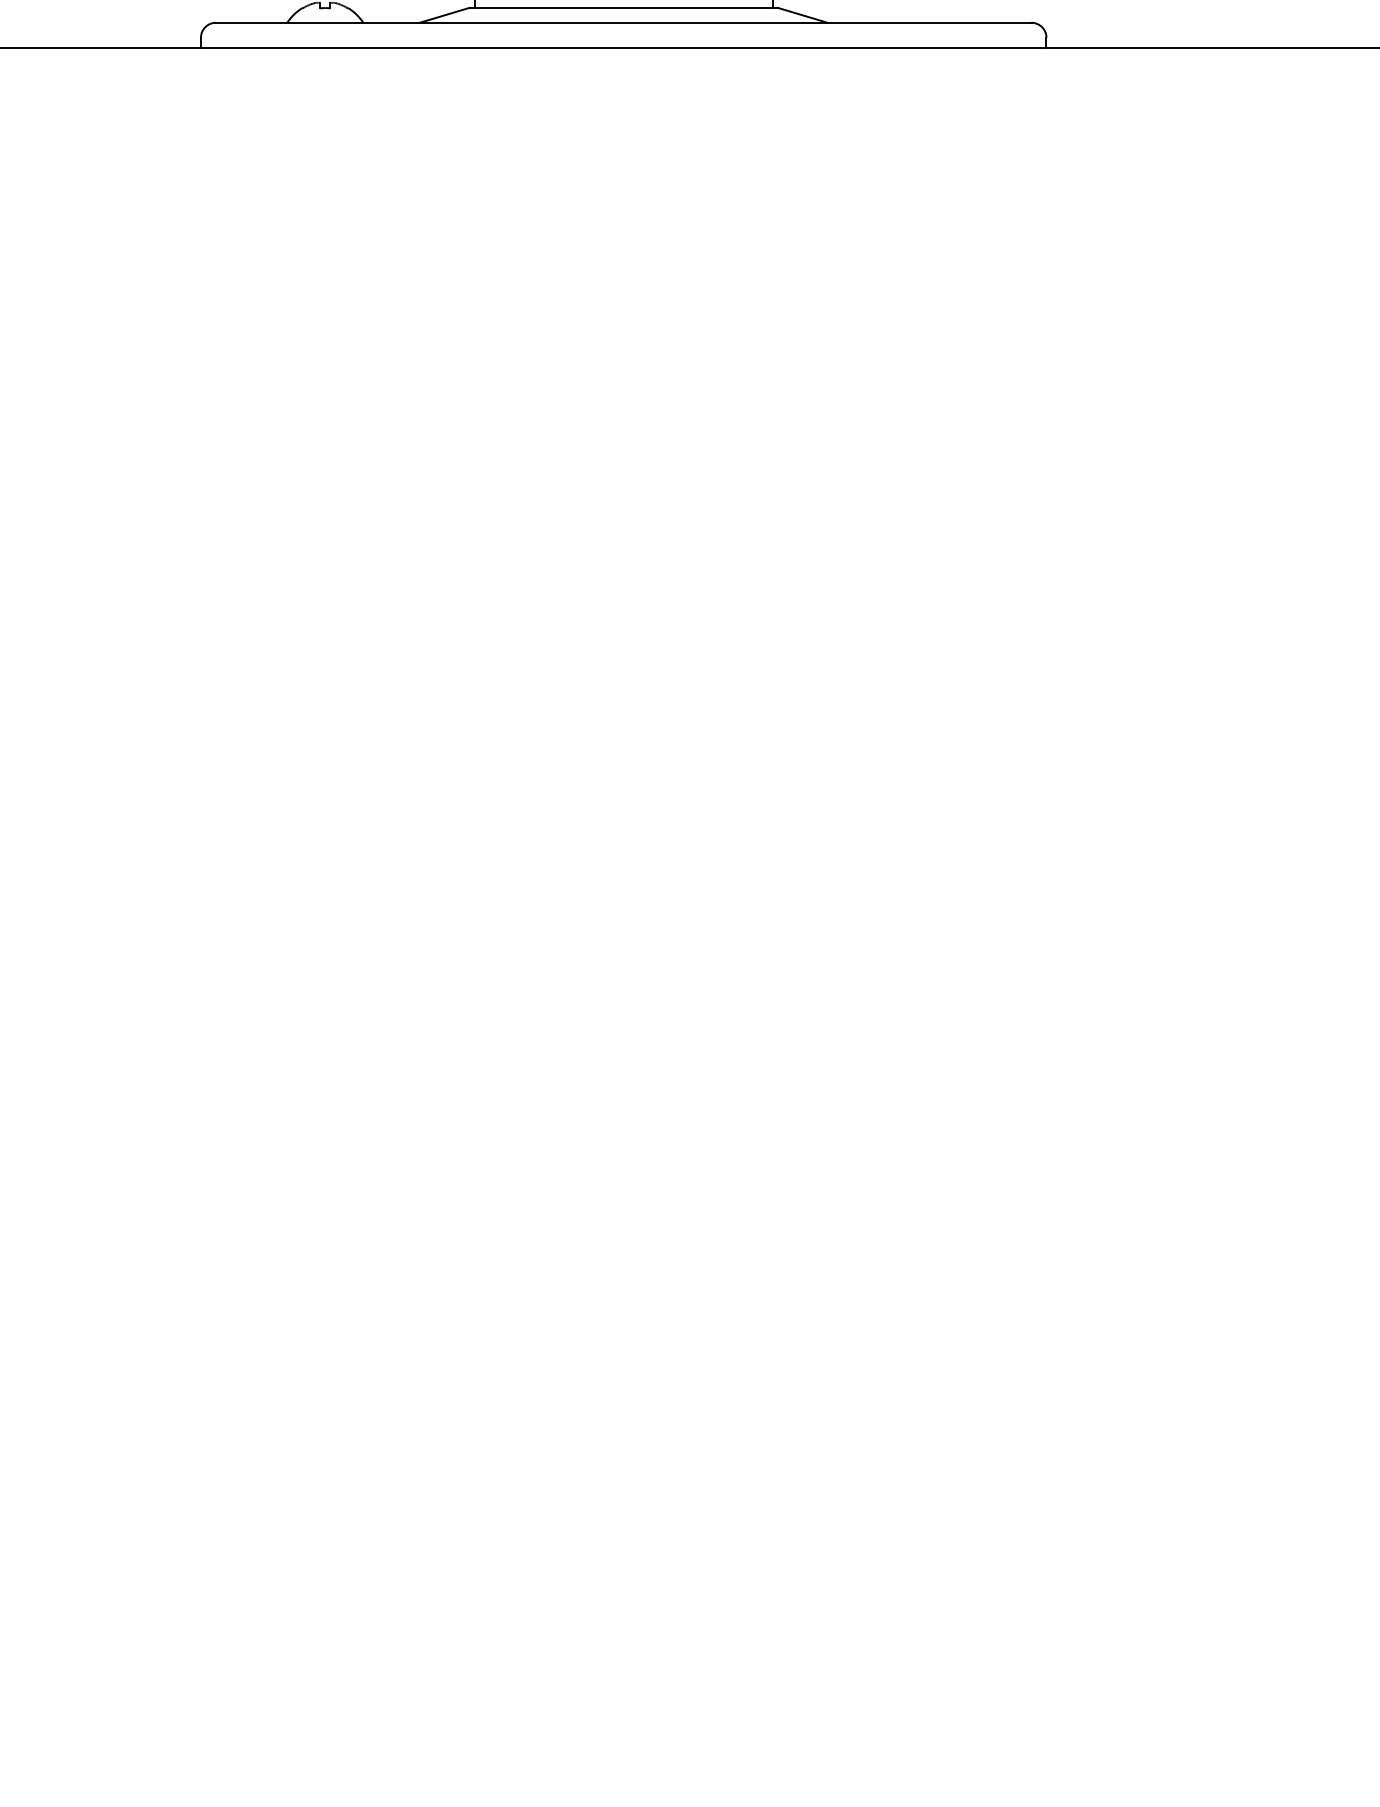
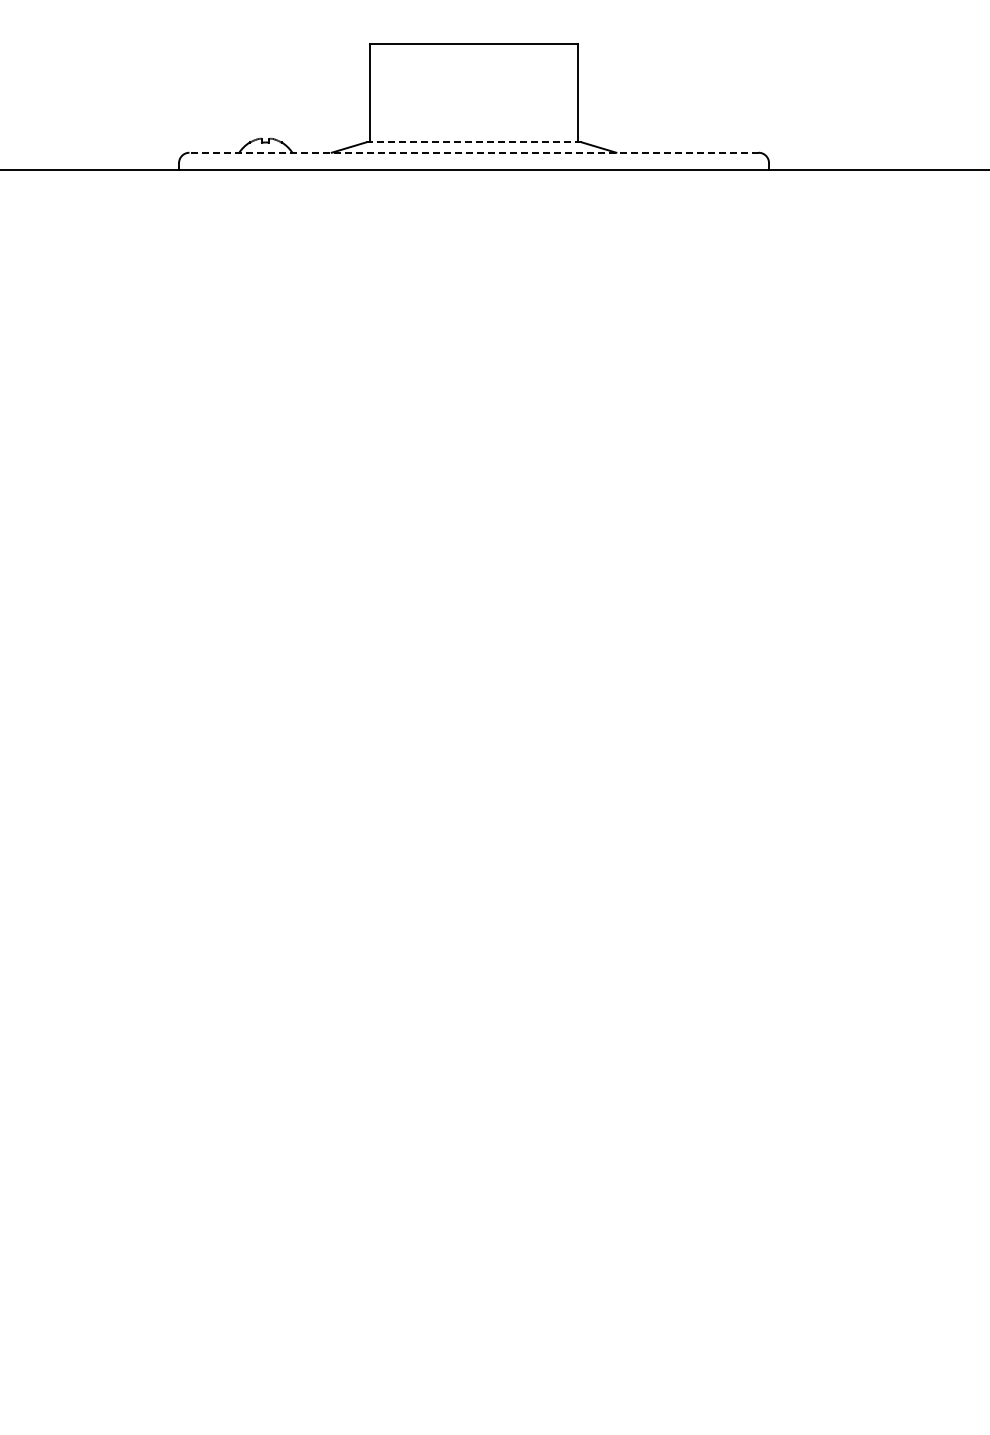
line: (624, 8) -> (474, 142), solid -> dashed
line: (624, 22) -> (474, 152), solid -> dashed

